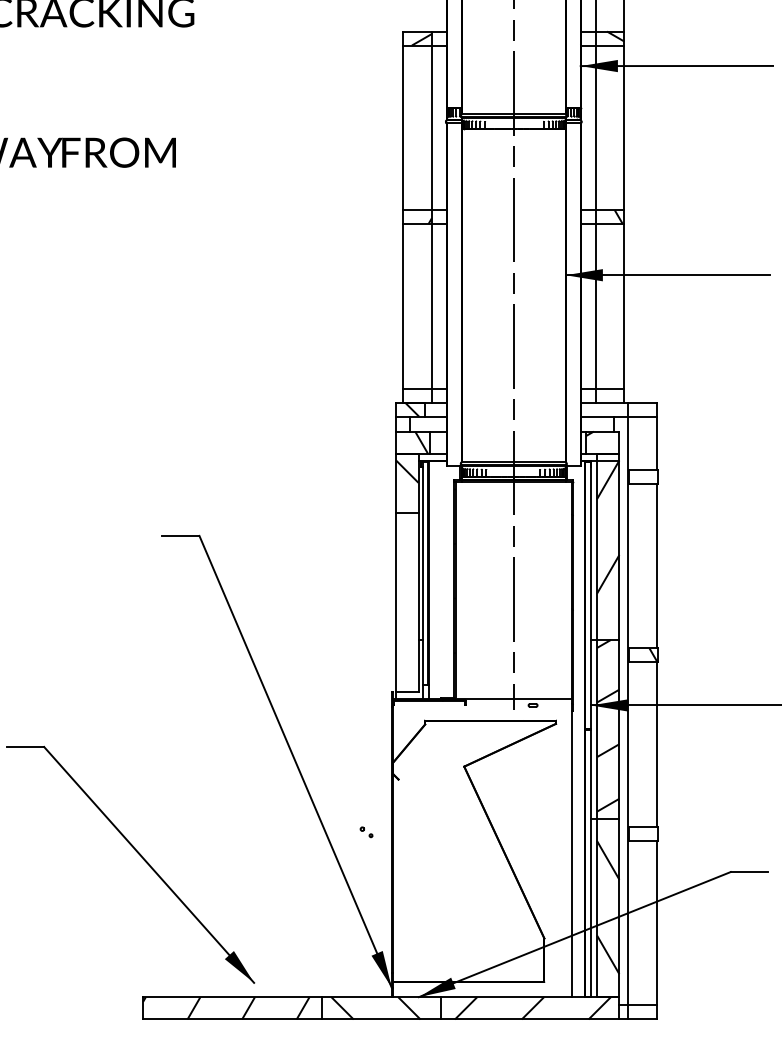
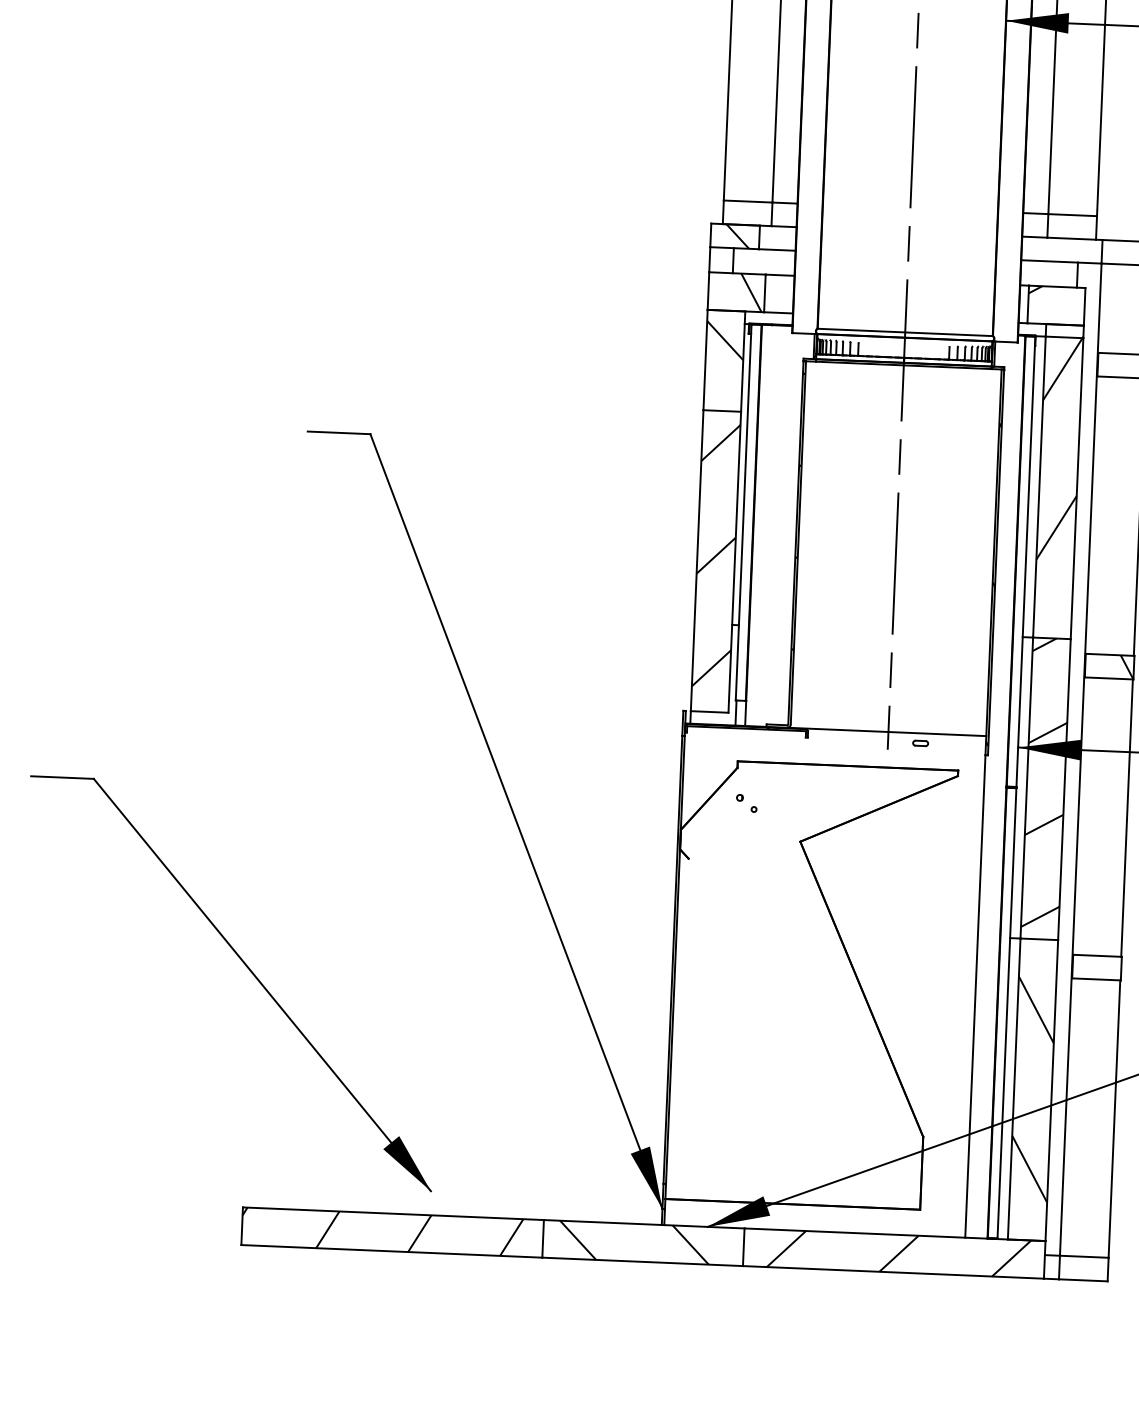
hatch: (407, 599) -> (716, 556), added
part: (366, 832) -> (746, 803), moved

